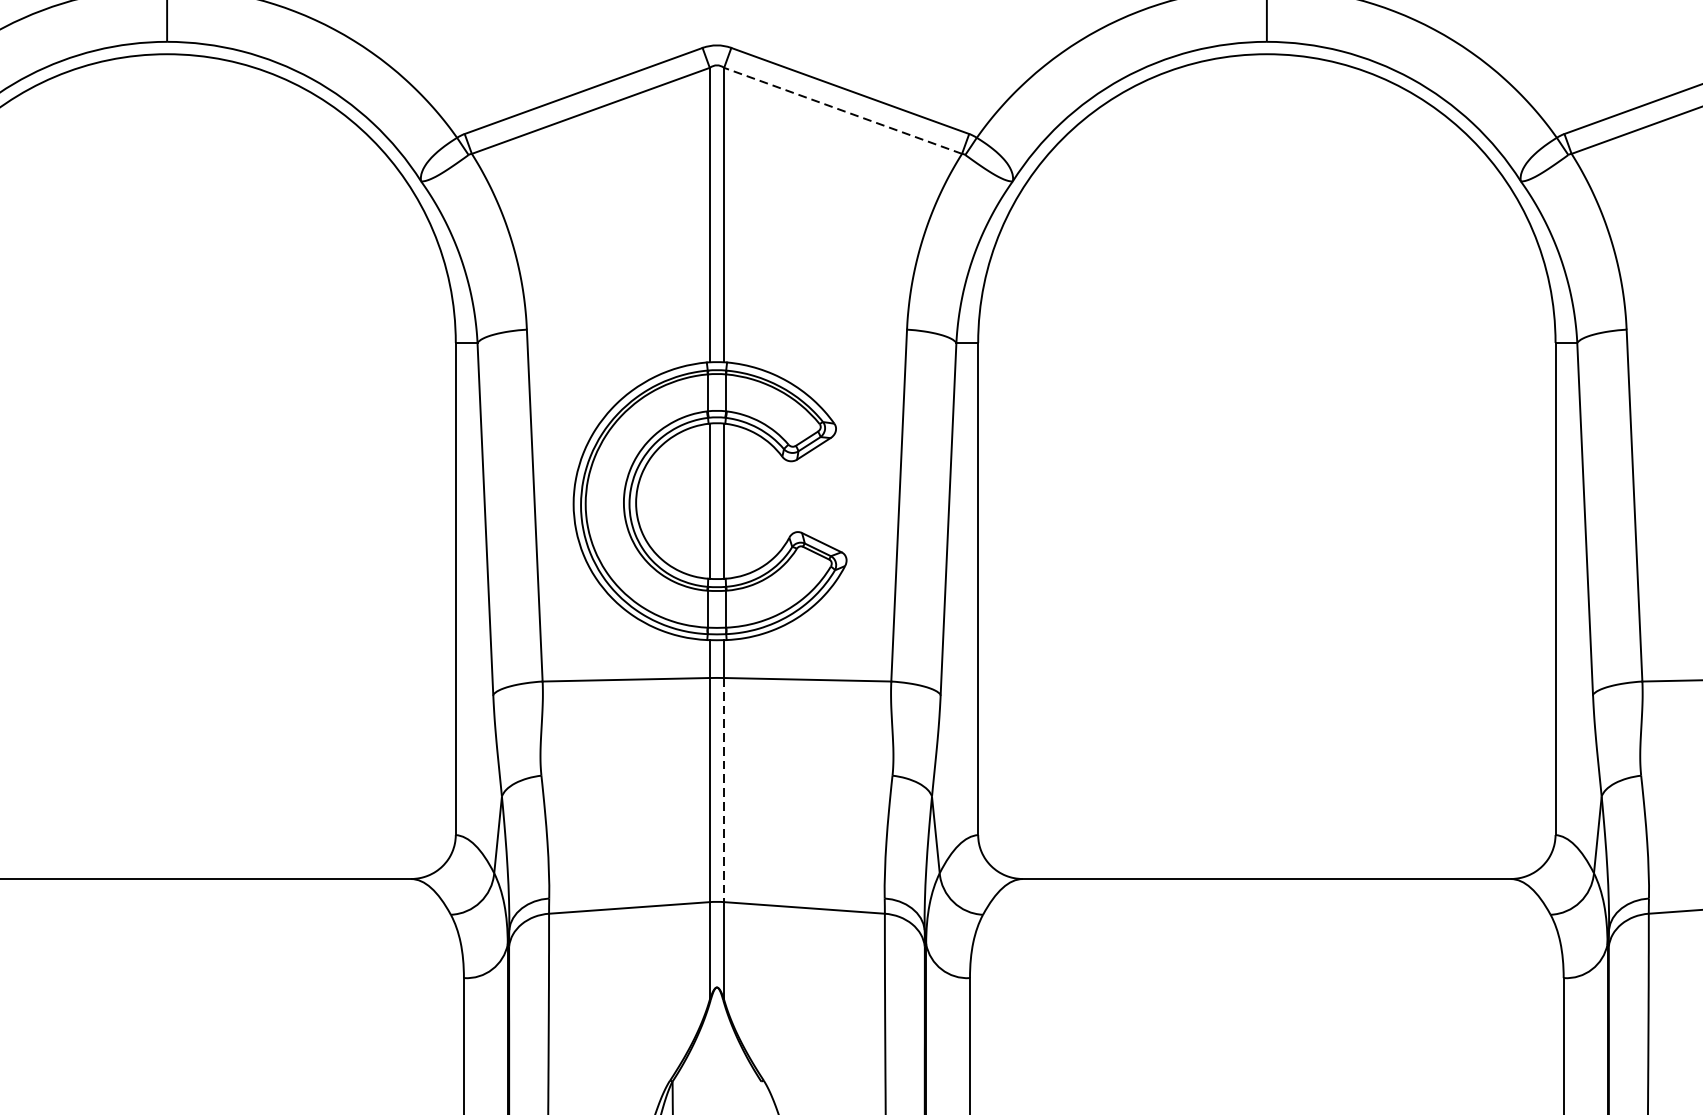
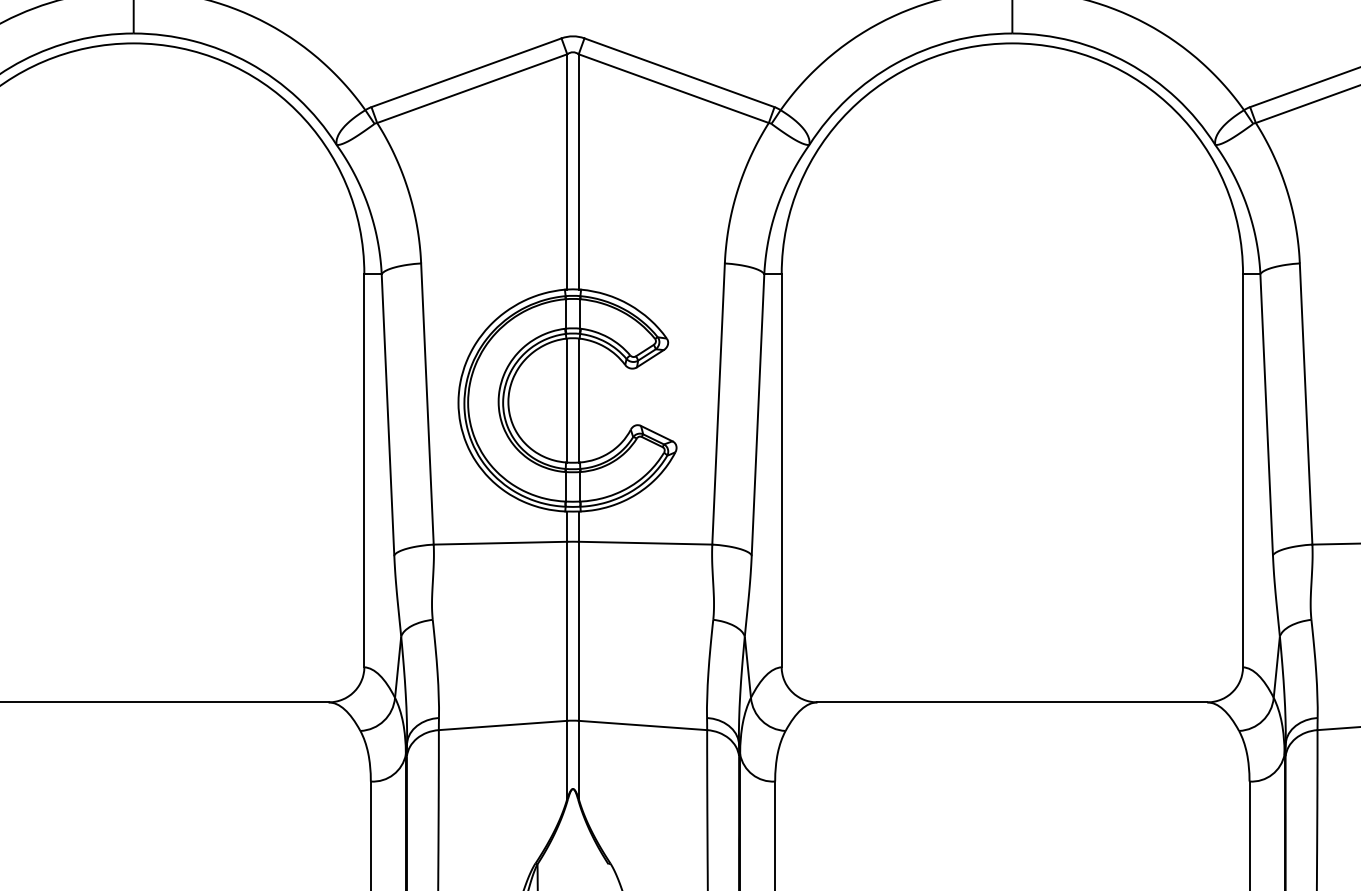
line: (842, 110) -> (673, 88), dashed -> solid
line: (723, 790) -> (578, 631), dashed -> solid

